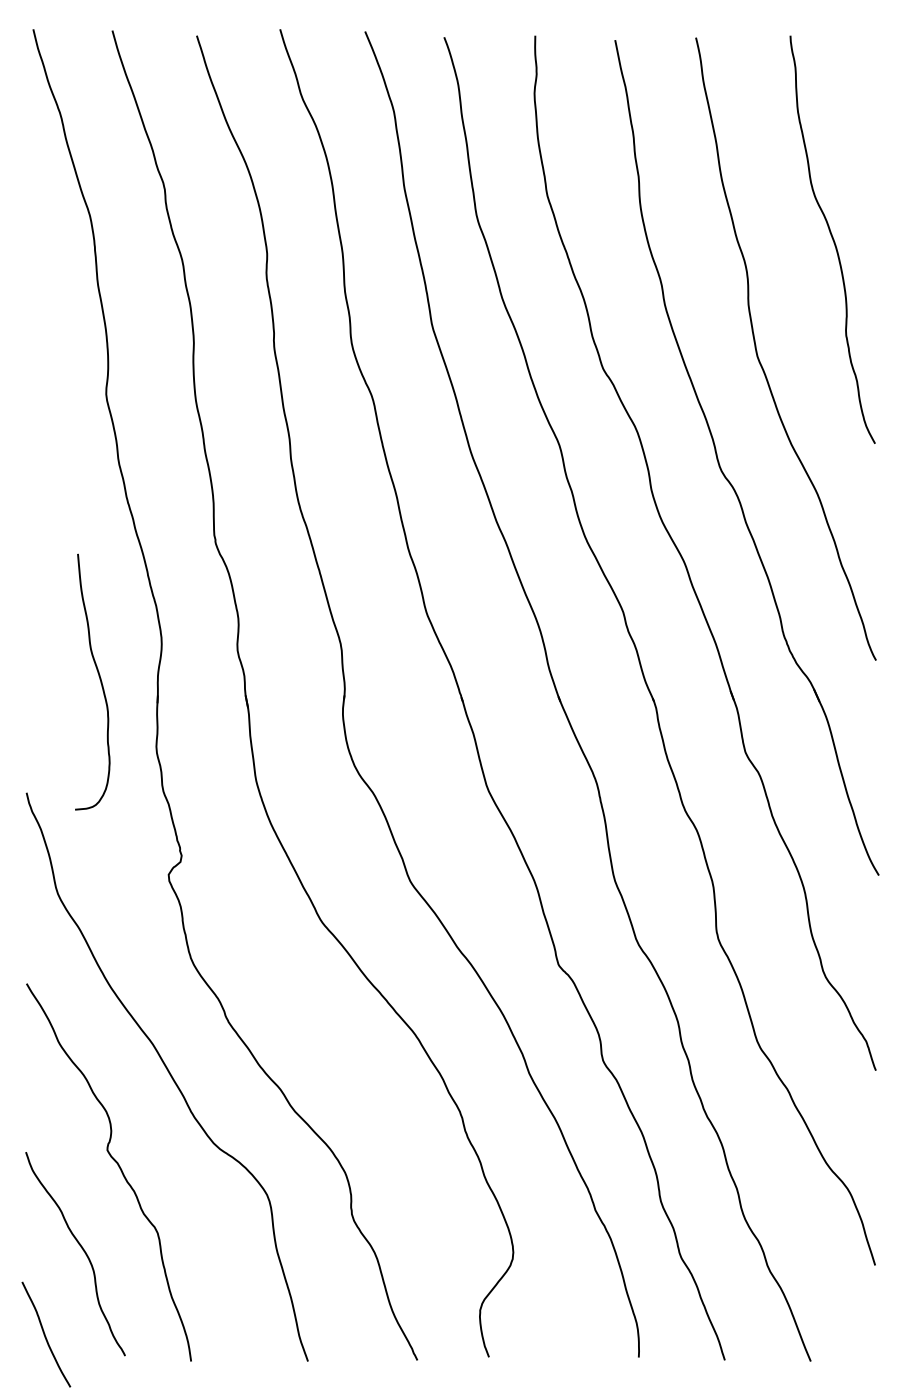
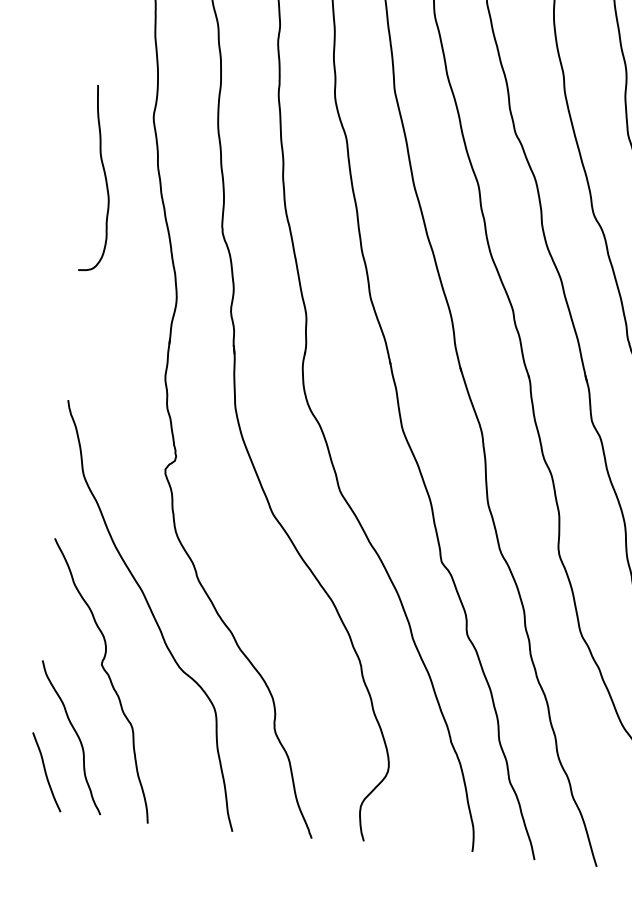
curve: (99, 679) -> (104, 177), moved
curve: (45, 1334) -> (46, 772), moved

